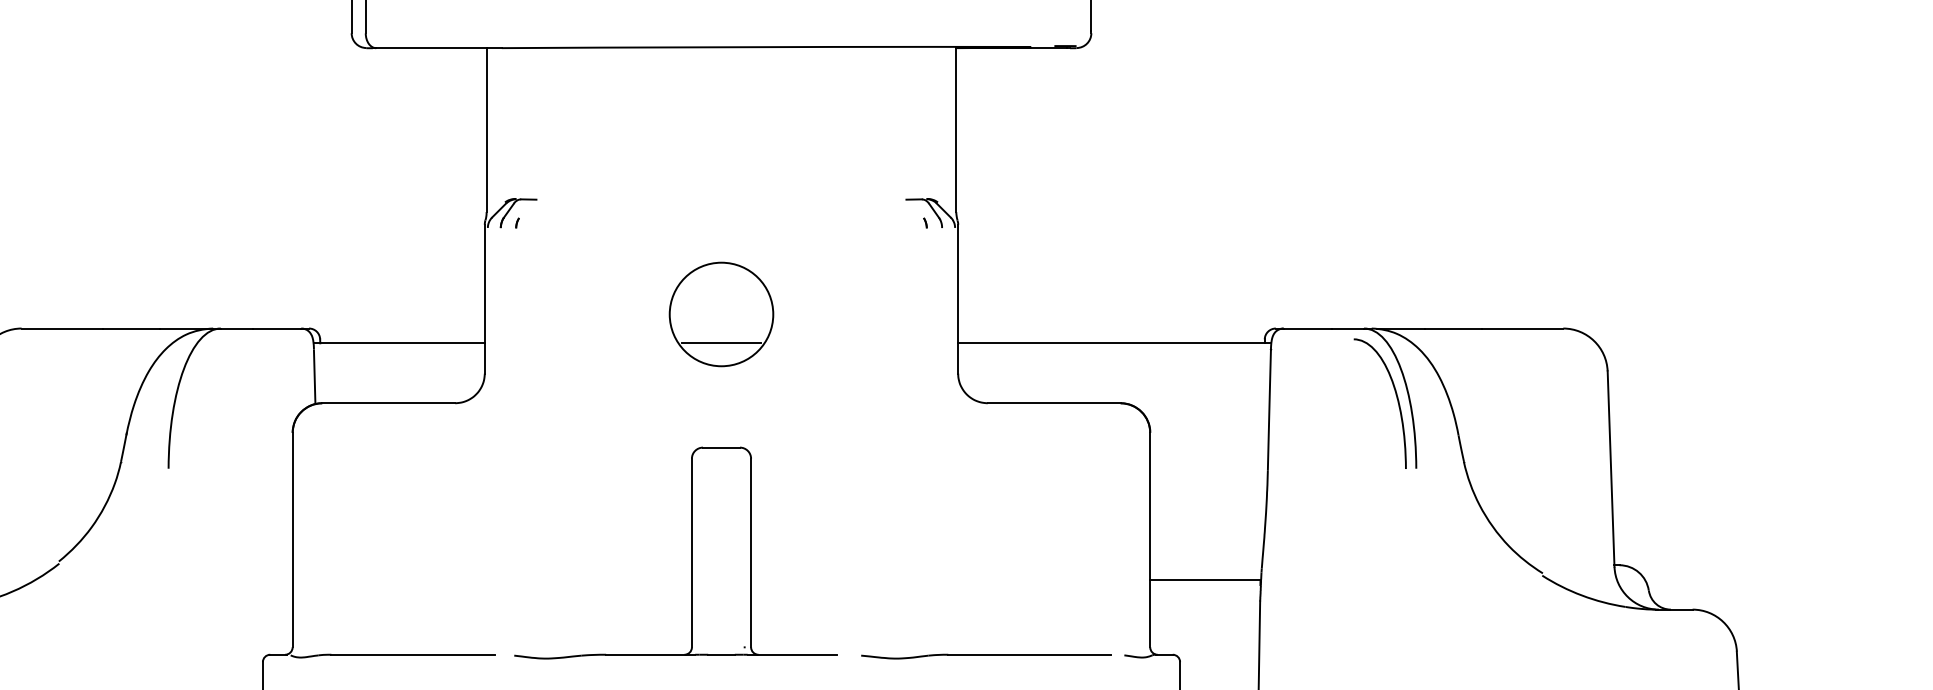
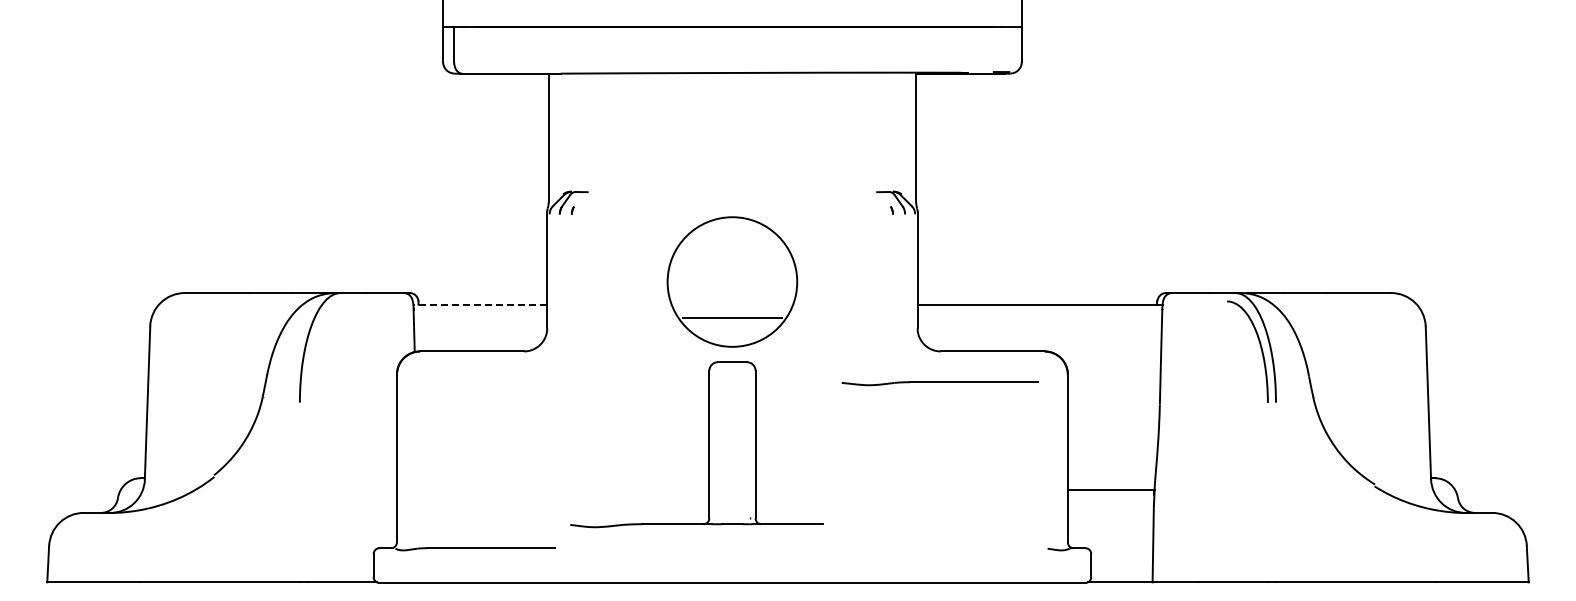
part: (721, 313) -> (732, 281), size x1.6
line: (399, 343) -> (480, 304), solid -> dashed
part: (690, 552) -> (708, 444), moved
part: (986, 656) -> (939, 383), moved

